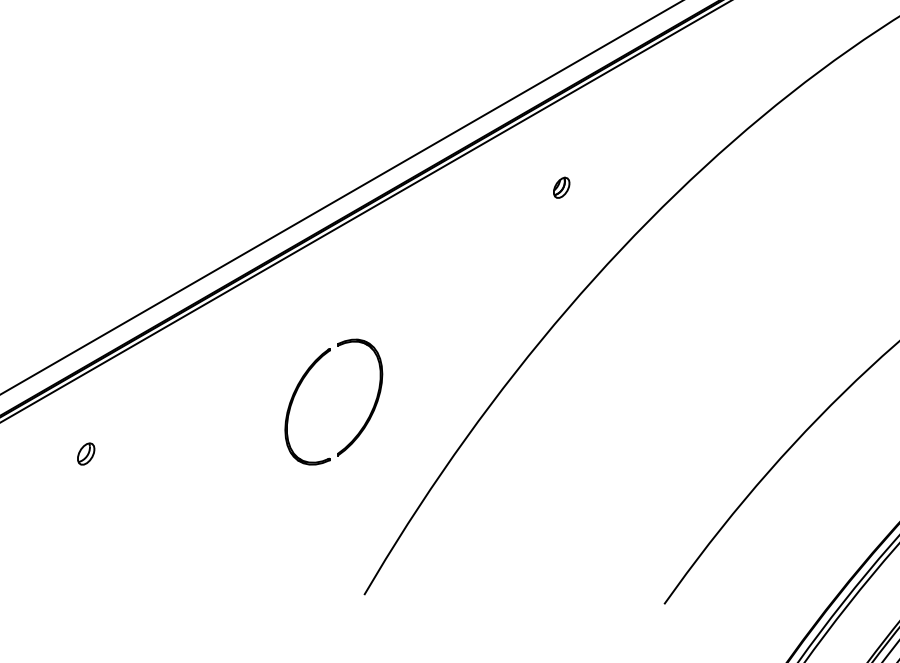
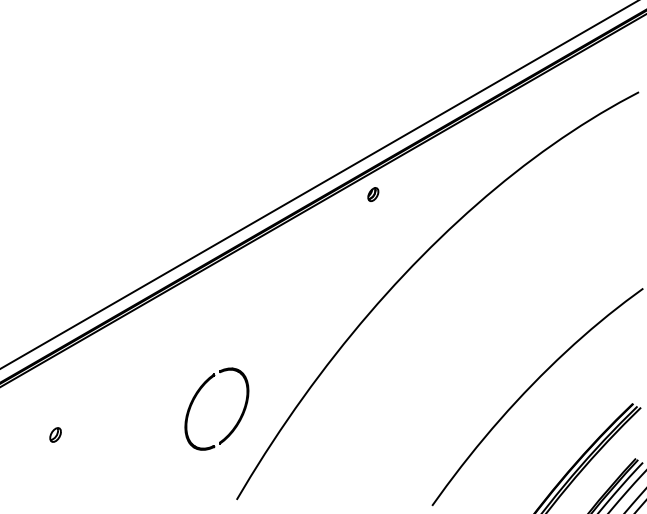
part: (561, 187) -> (373, 194), moved
part: (304, 381) -> (197, 395), moved
part: (86, 453) -> (55, 434), moved

